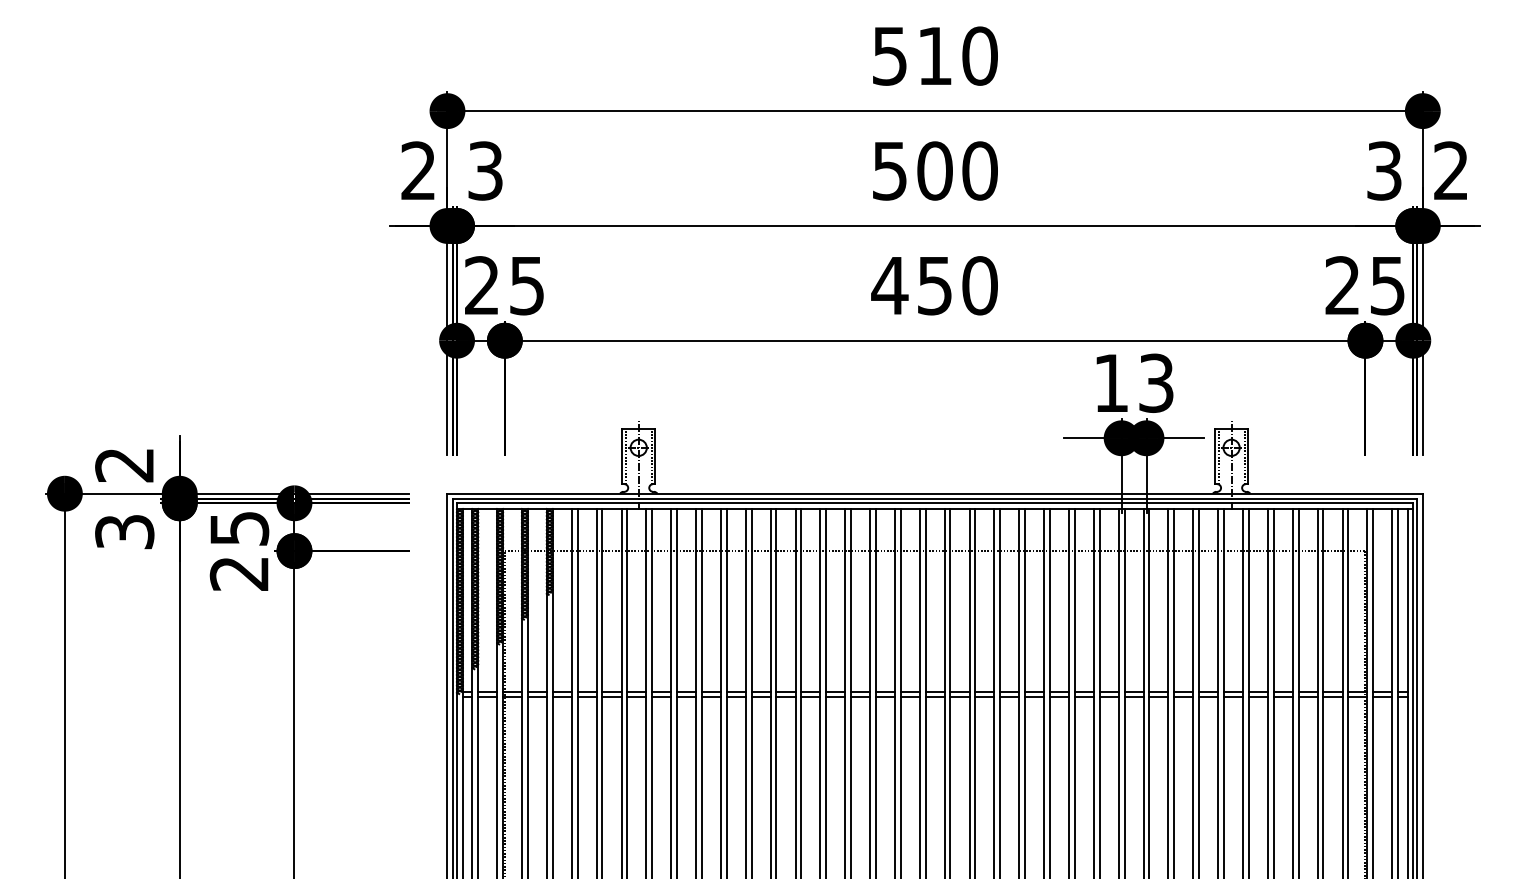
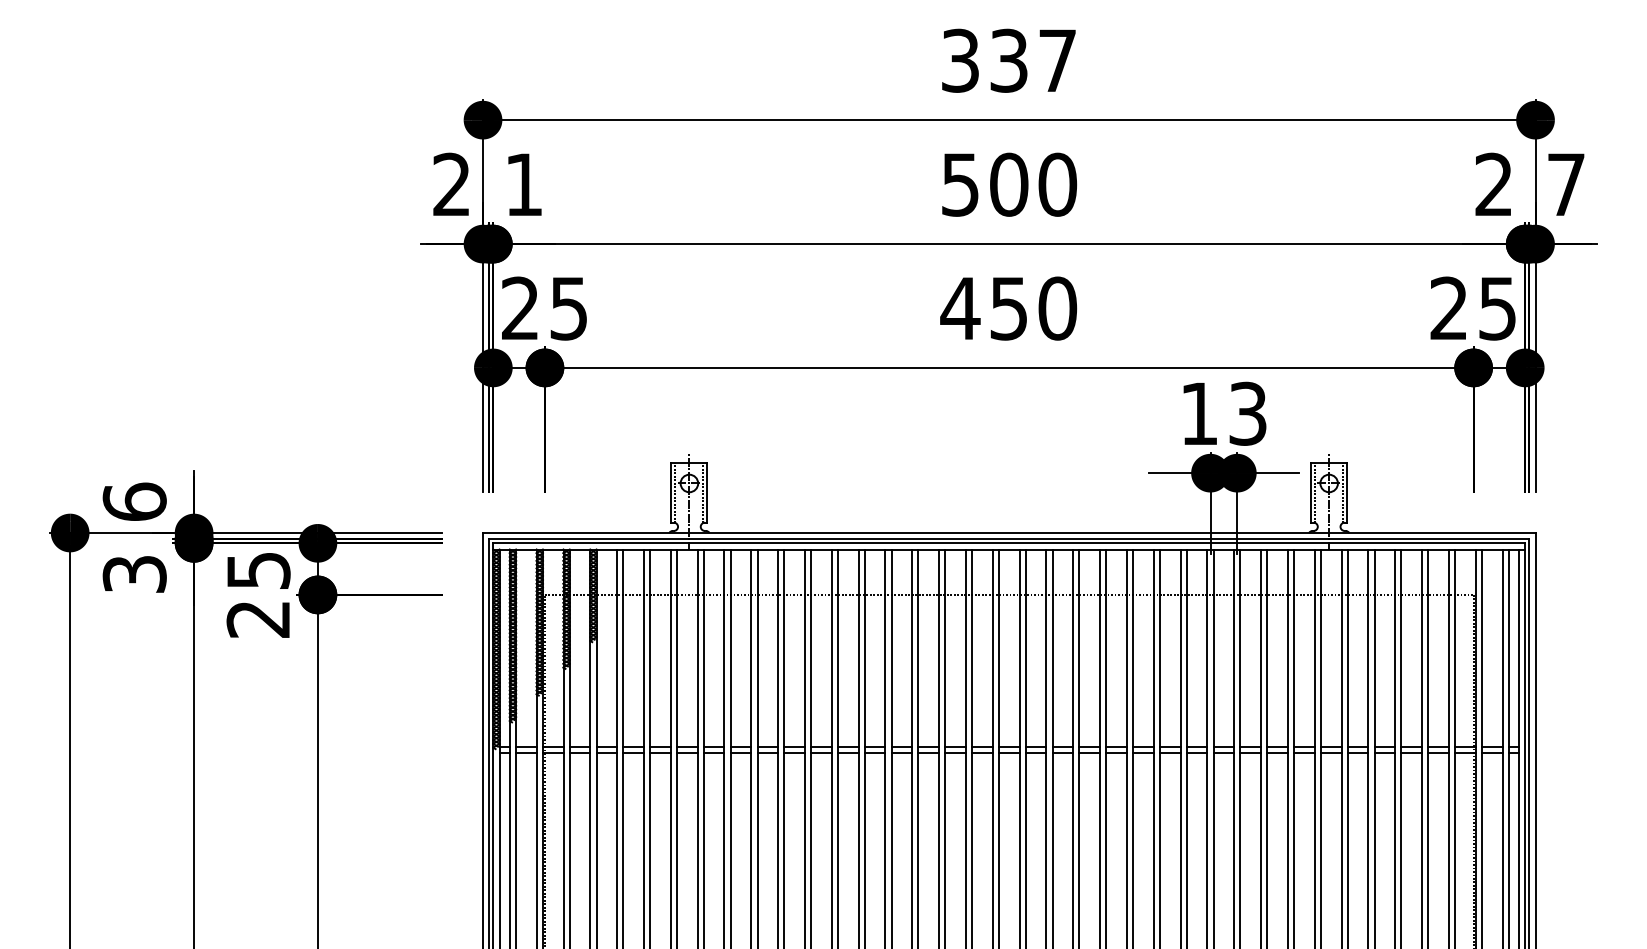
text: (935, 55) -> (1009, 60), 510 -> 337
text: (485, 170) -> (524, 184), 3 -> 1
text: (1384, 170) -> (1494, 184), 3 -> 2
text: (1450, 170) -> (1565, 184), 2 -> 7
text: (124, 464) -> (134, 501), 2 -> 6

